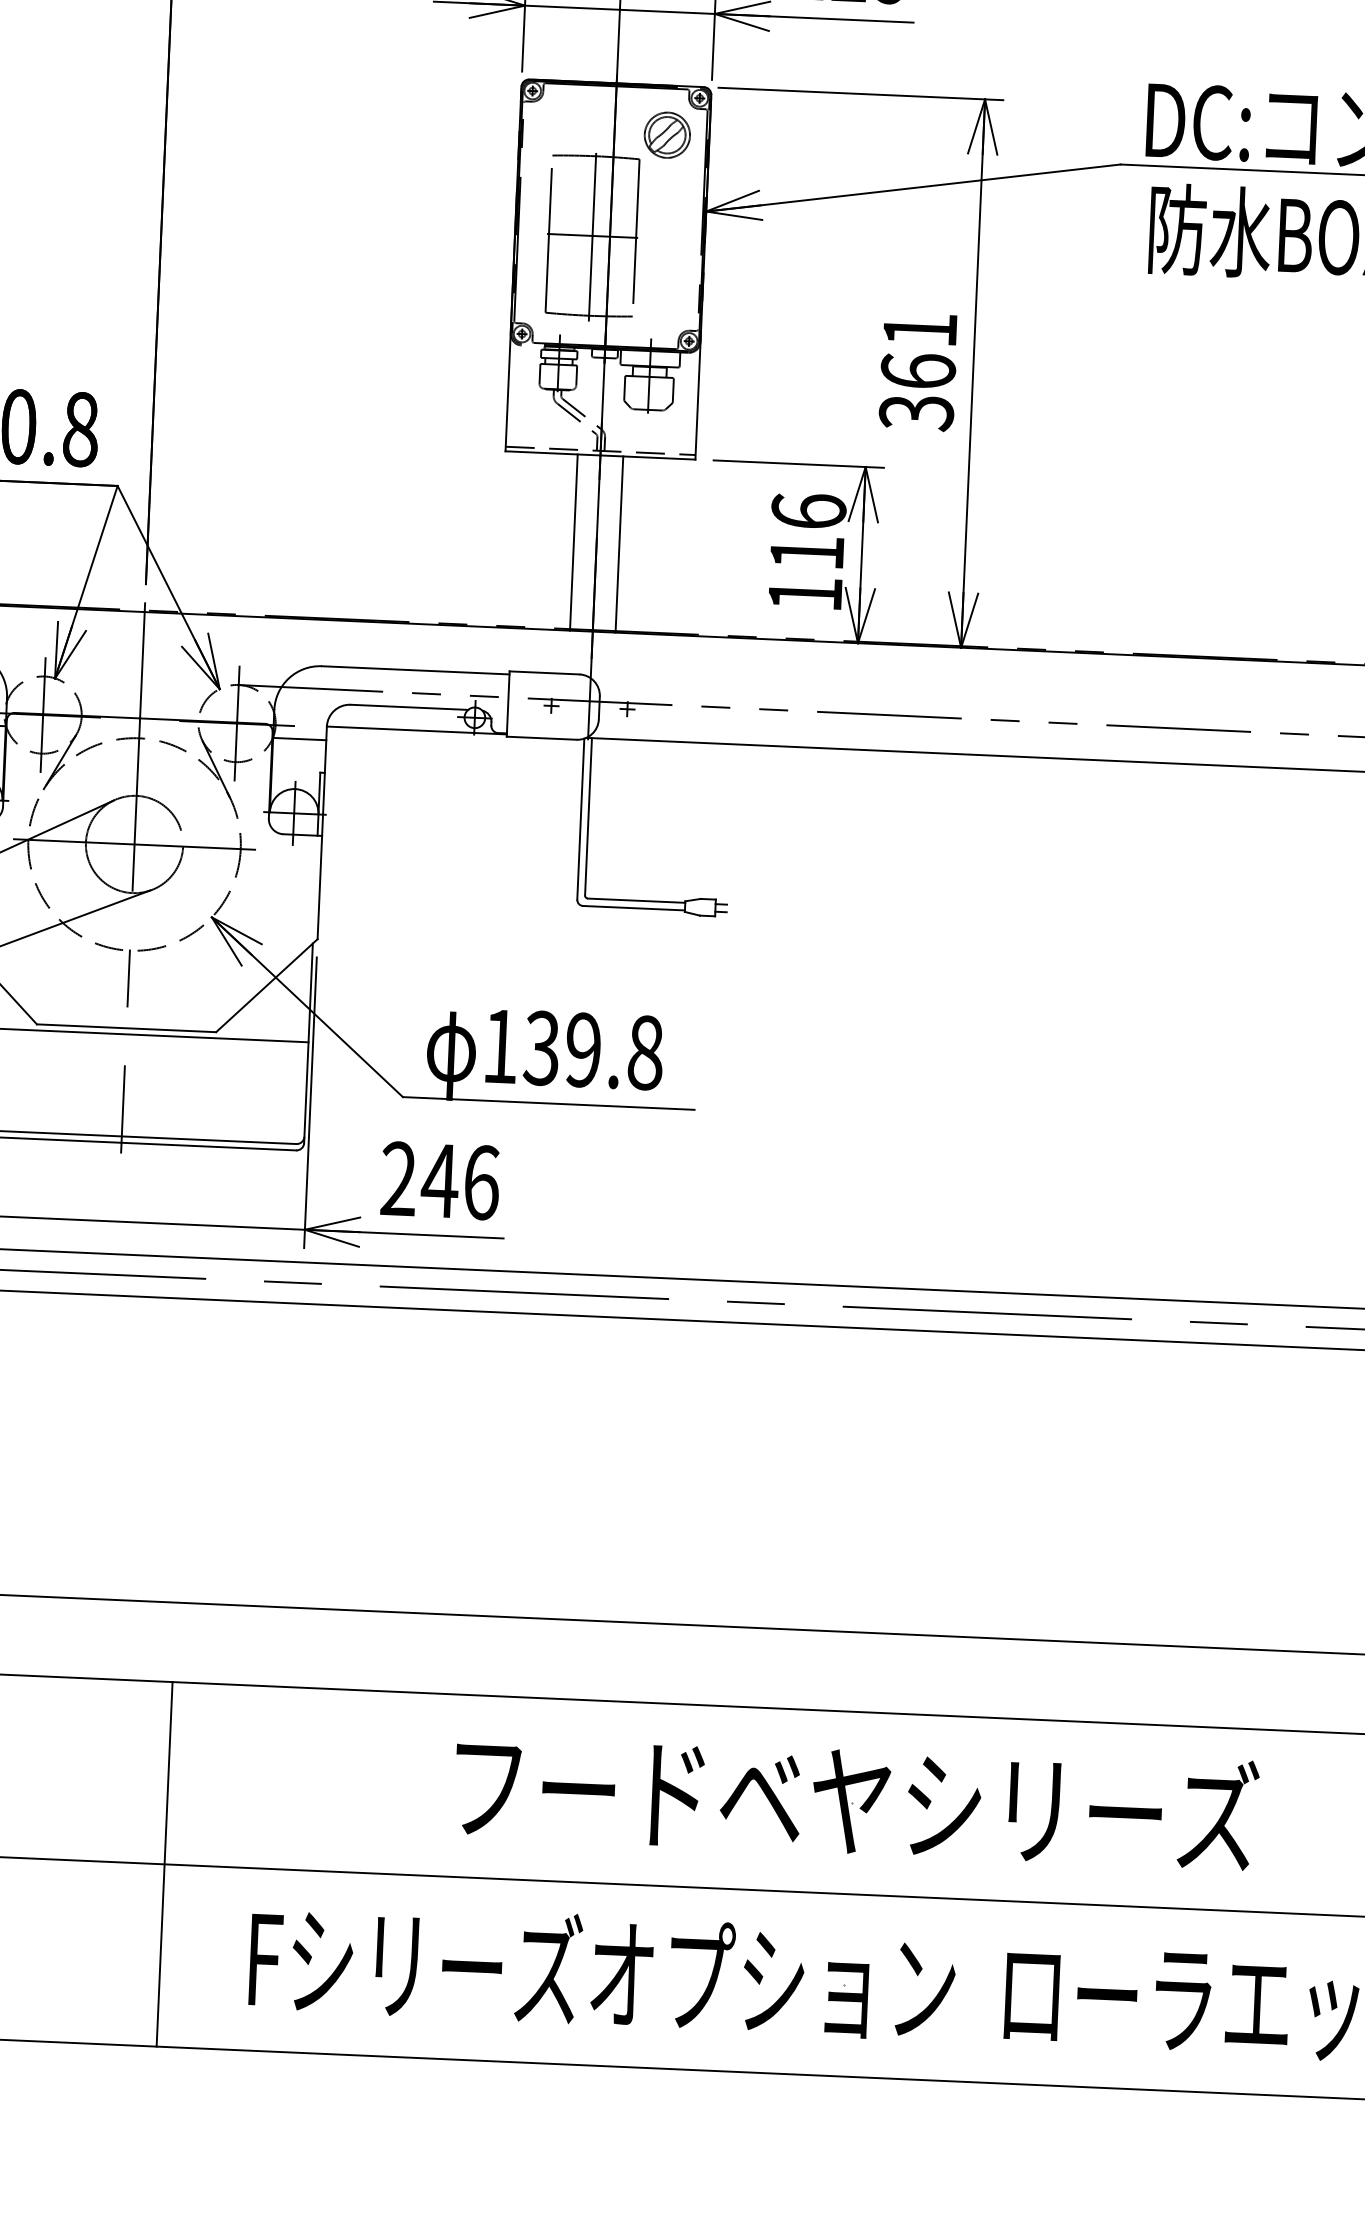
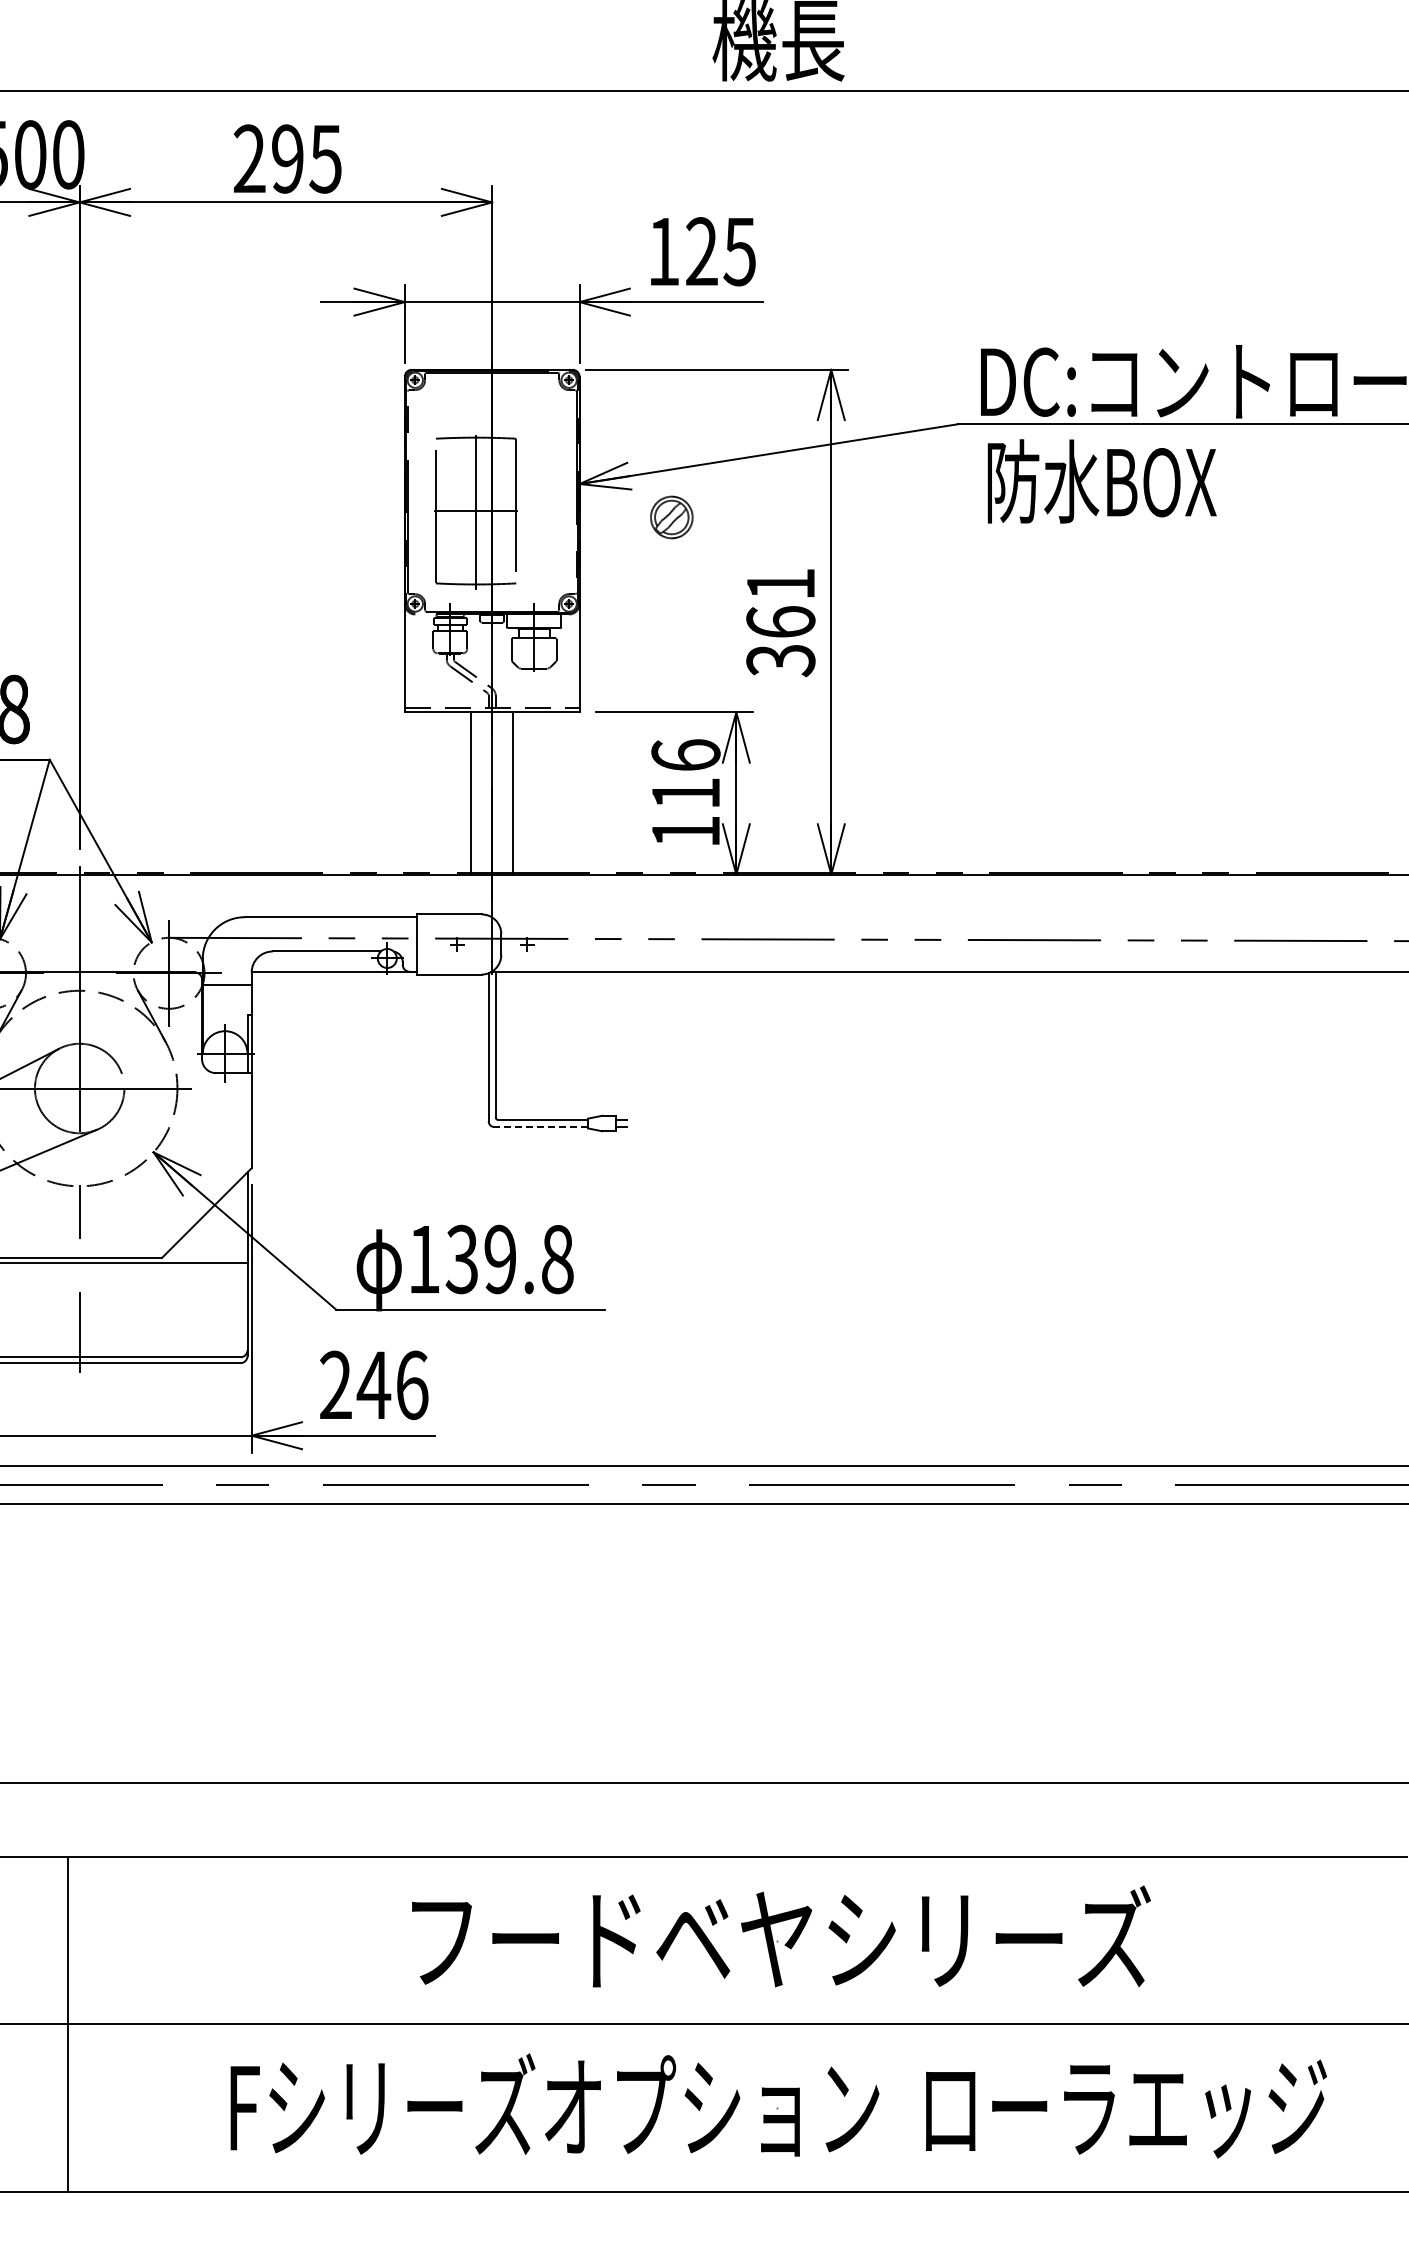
part: (667, 135) -> (671, 517), moved
line: (634, 908) -> (541, 1127), solid -> dashed
line: (164, 1864) -> (68, 2024), moved

